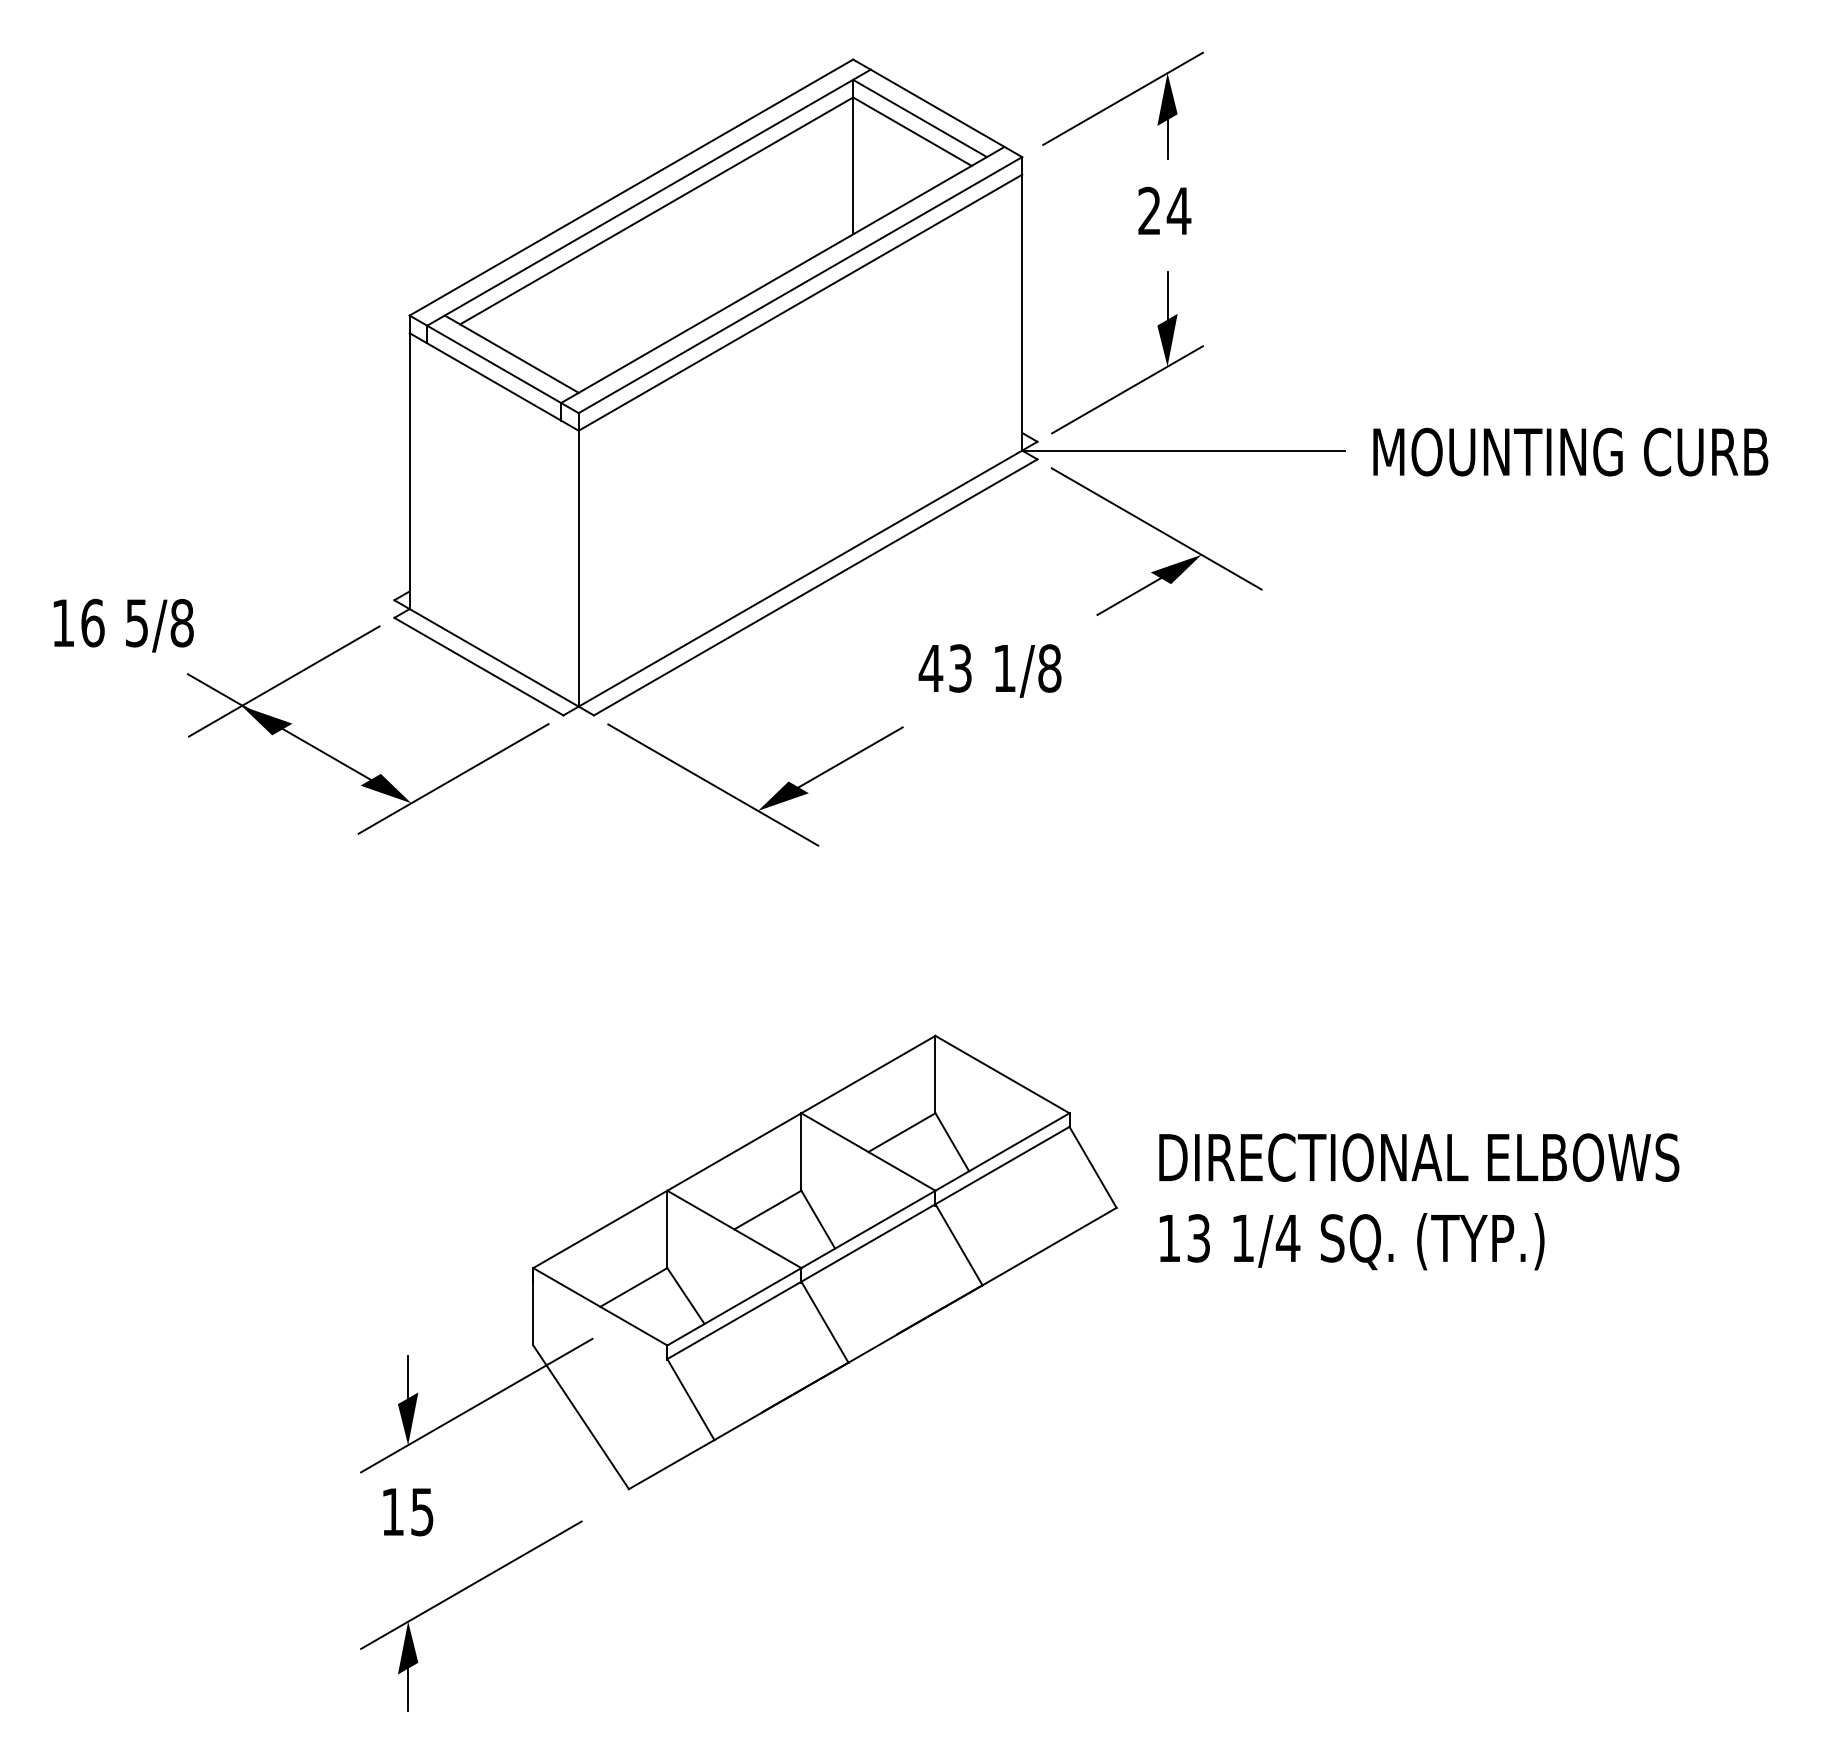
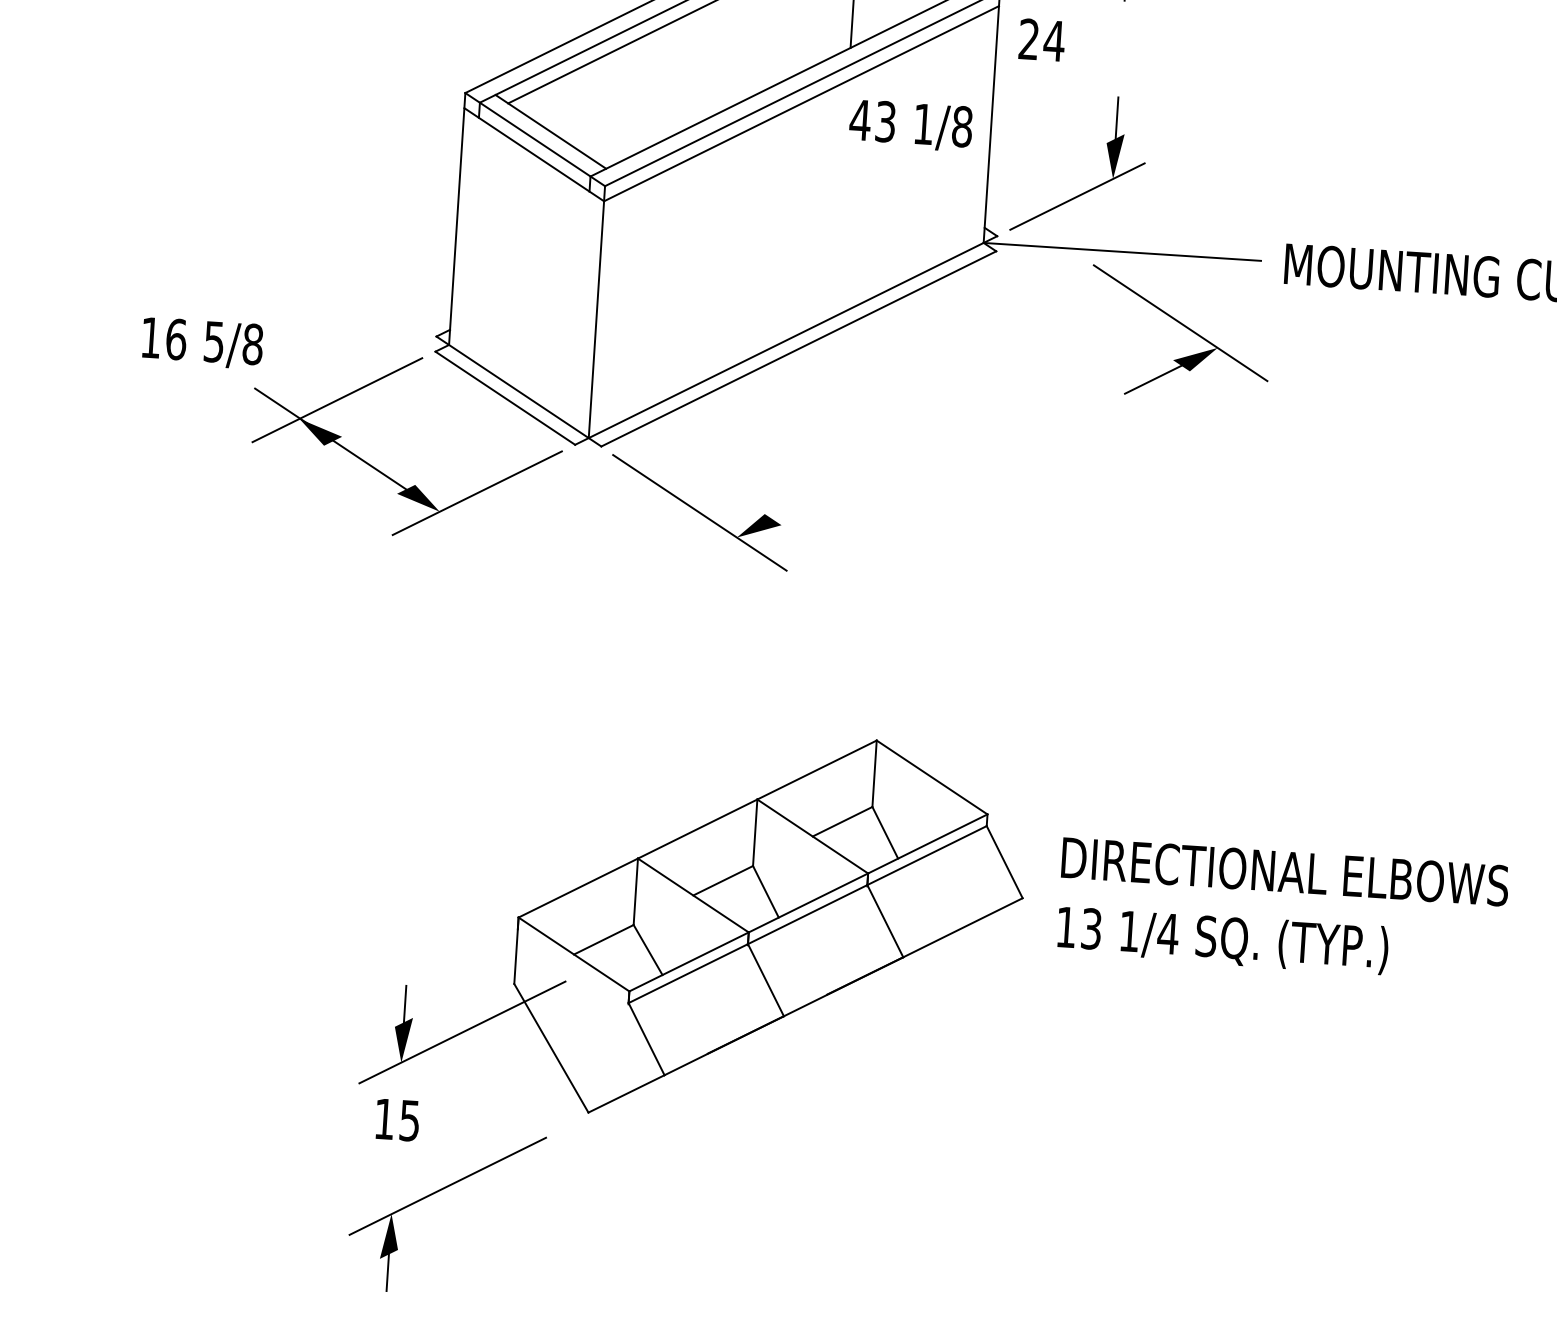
text: (1164, 210) -> (1041, 39), moved
part: (1160, 532) -> (1183, 326), moved
text: (989, 670) -> (910, 125), moved
line: (850, 757) -> (819, 496), removed

